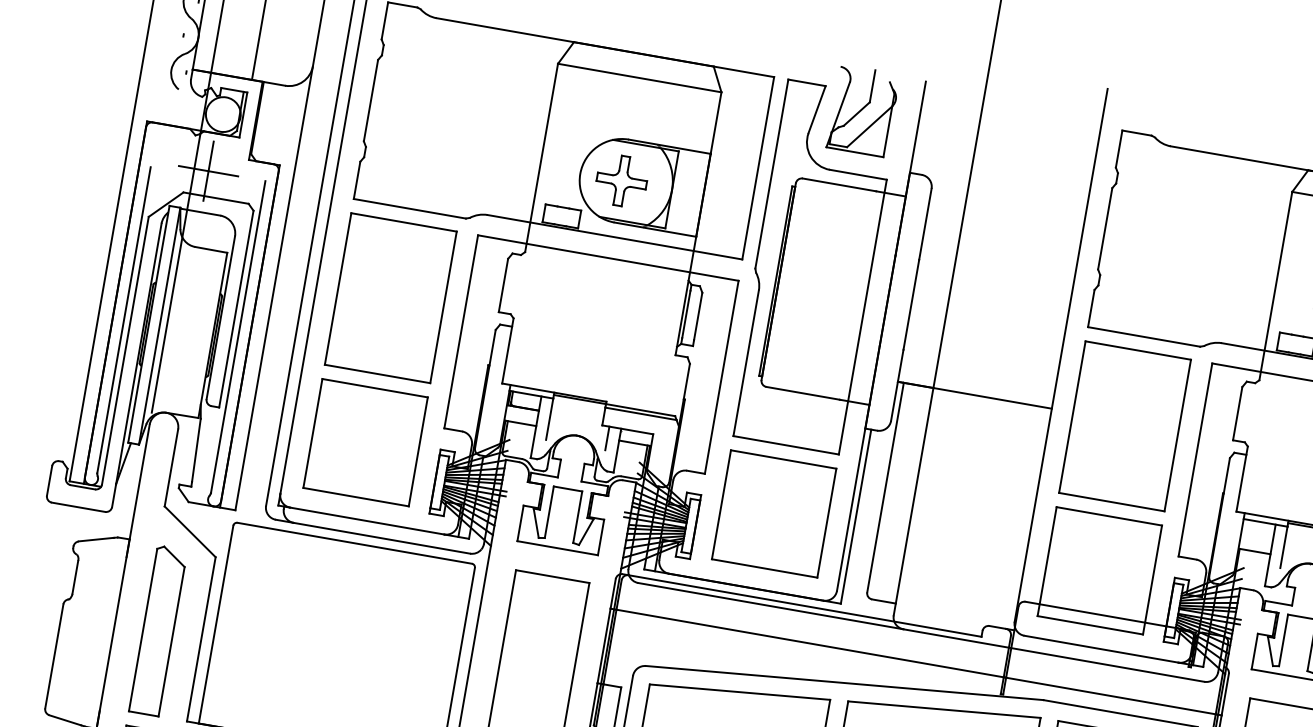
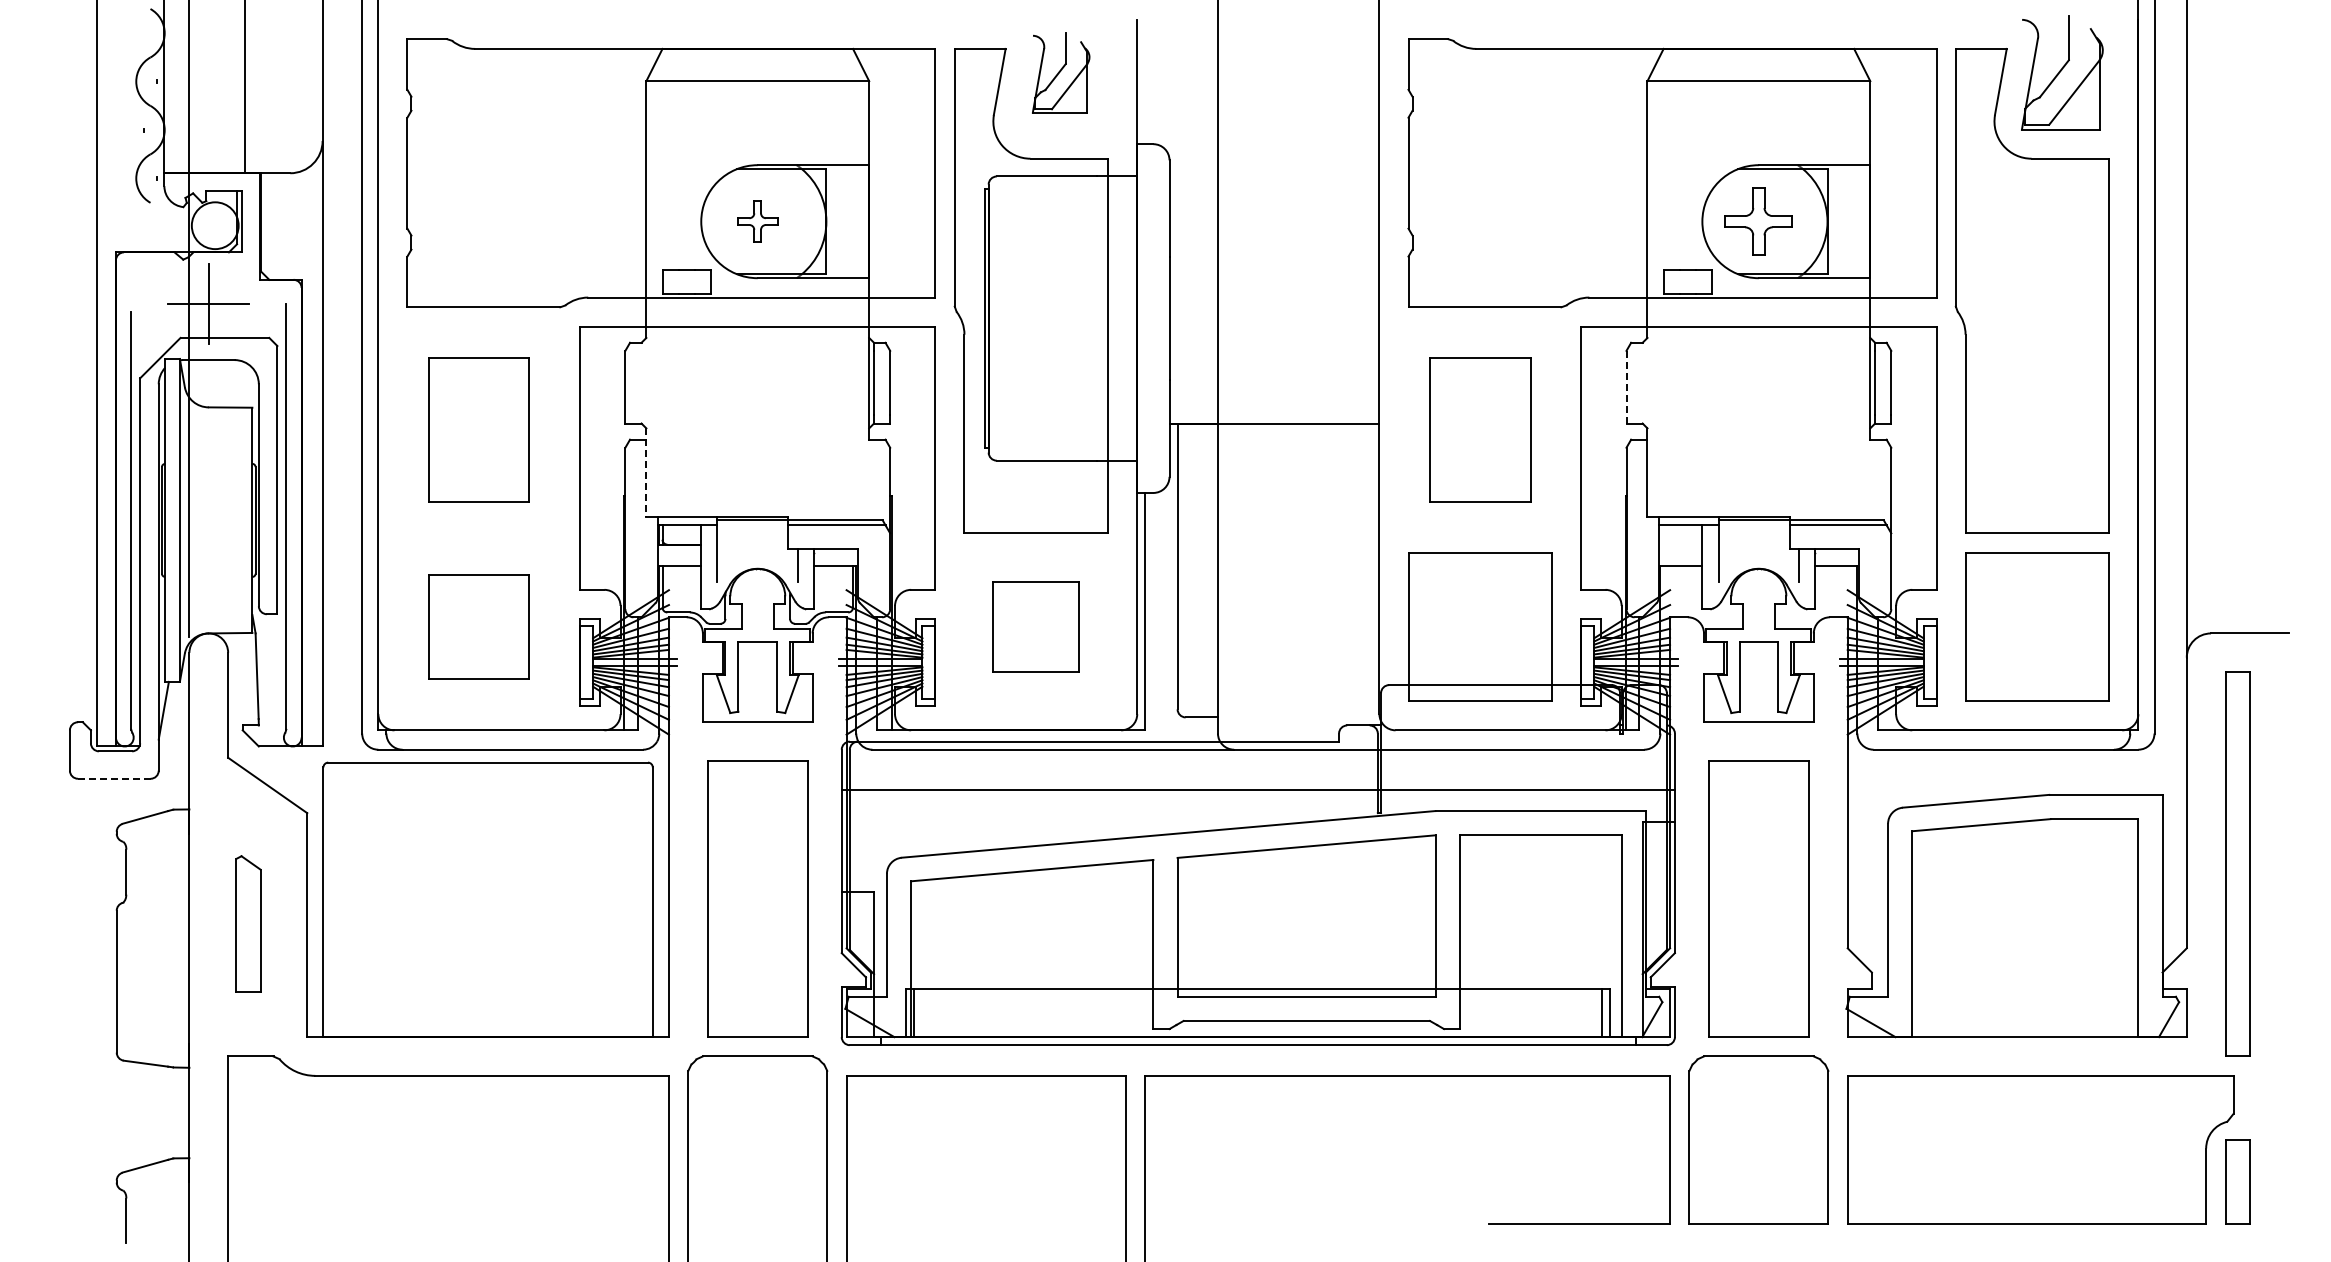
part: (862, 110) -> (1060, 72), size x0.7
part: (621, 180) -> (757, 221), size x0.6
part: (390, 297) -> (478, 429), size x0.7
line: (507, 351) -> (646, 473), solid -> dashed
line: (1237, 413) -> (1626, 387), solid -> dashed
part: (1125, 426) -> (1480, 429), size x0.7
part: (365, 442) -> (478, 626), size x0.7
line: (78, 507) -> (114, 778), solid -> dashed
part: (773, 513) -> (1035, 626), size x0.6
part: (158, 630) -> (248, 923), size x0.6

